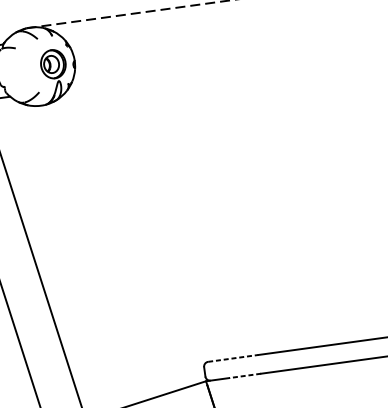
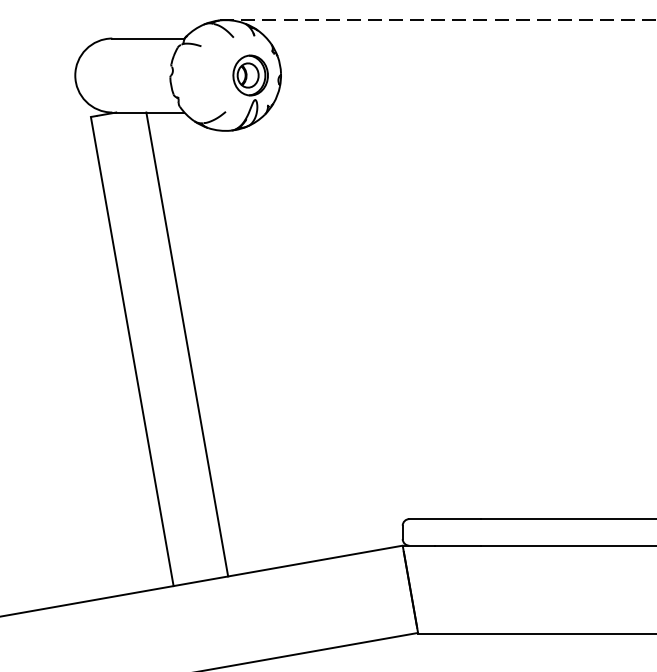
line: (233, 358) -> (445, 519), dashed -> solid
line: (245, 375) -> (458, 545), dashed -> solid

